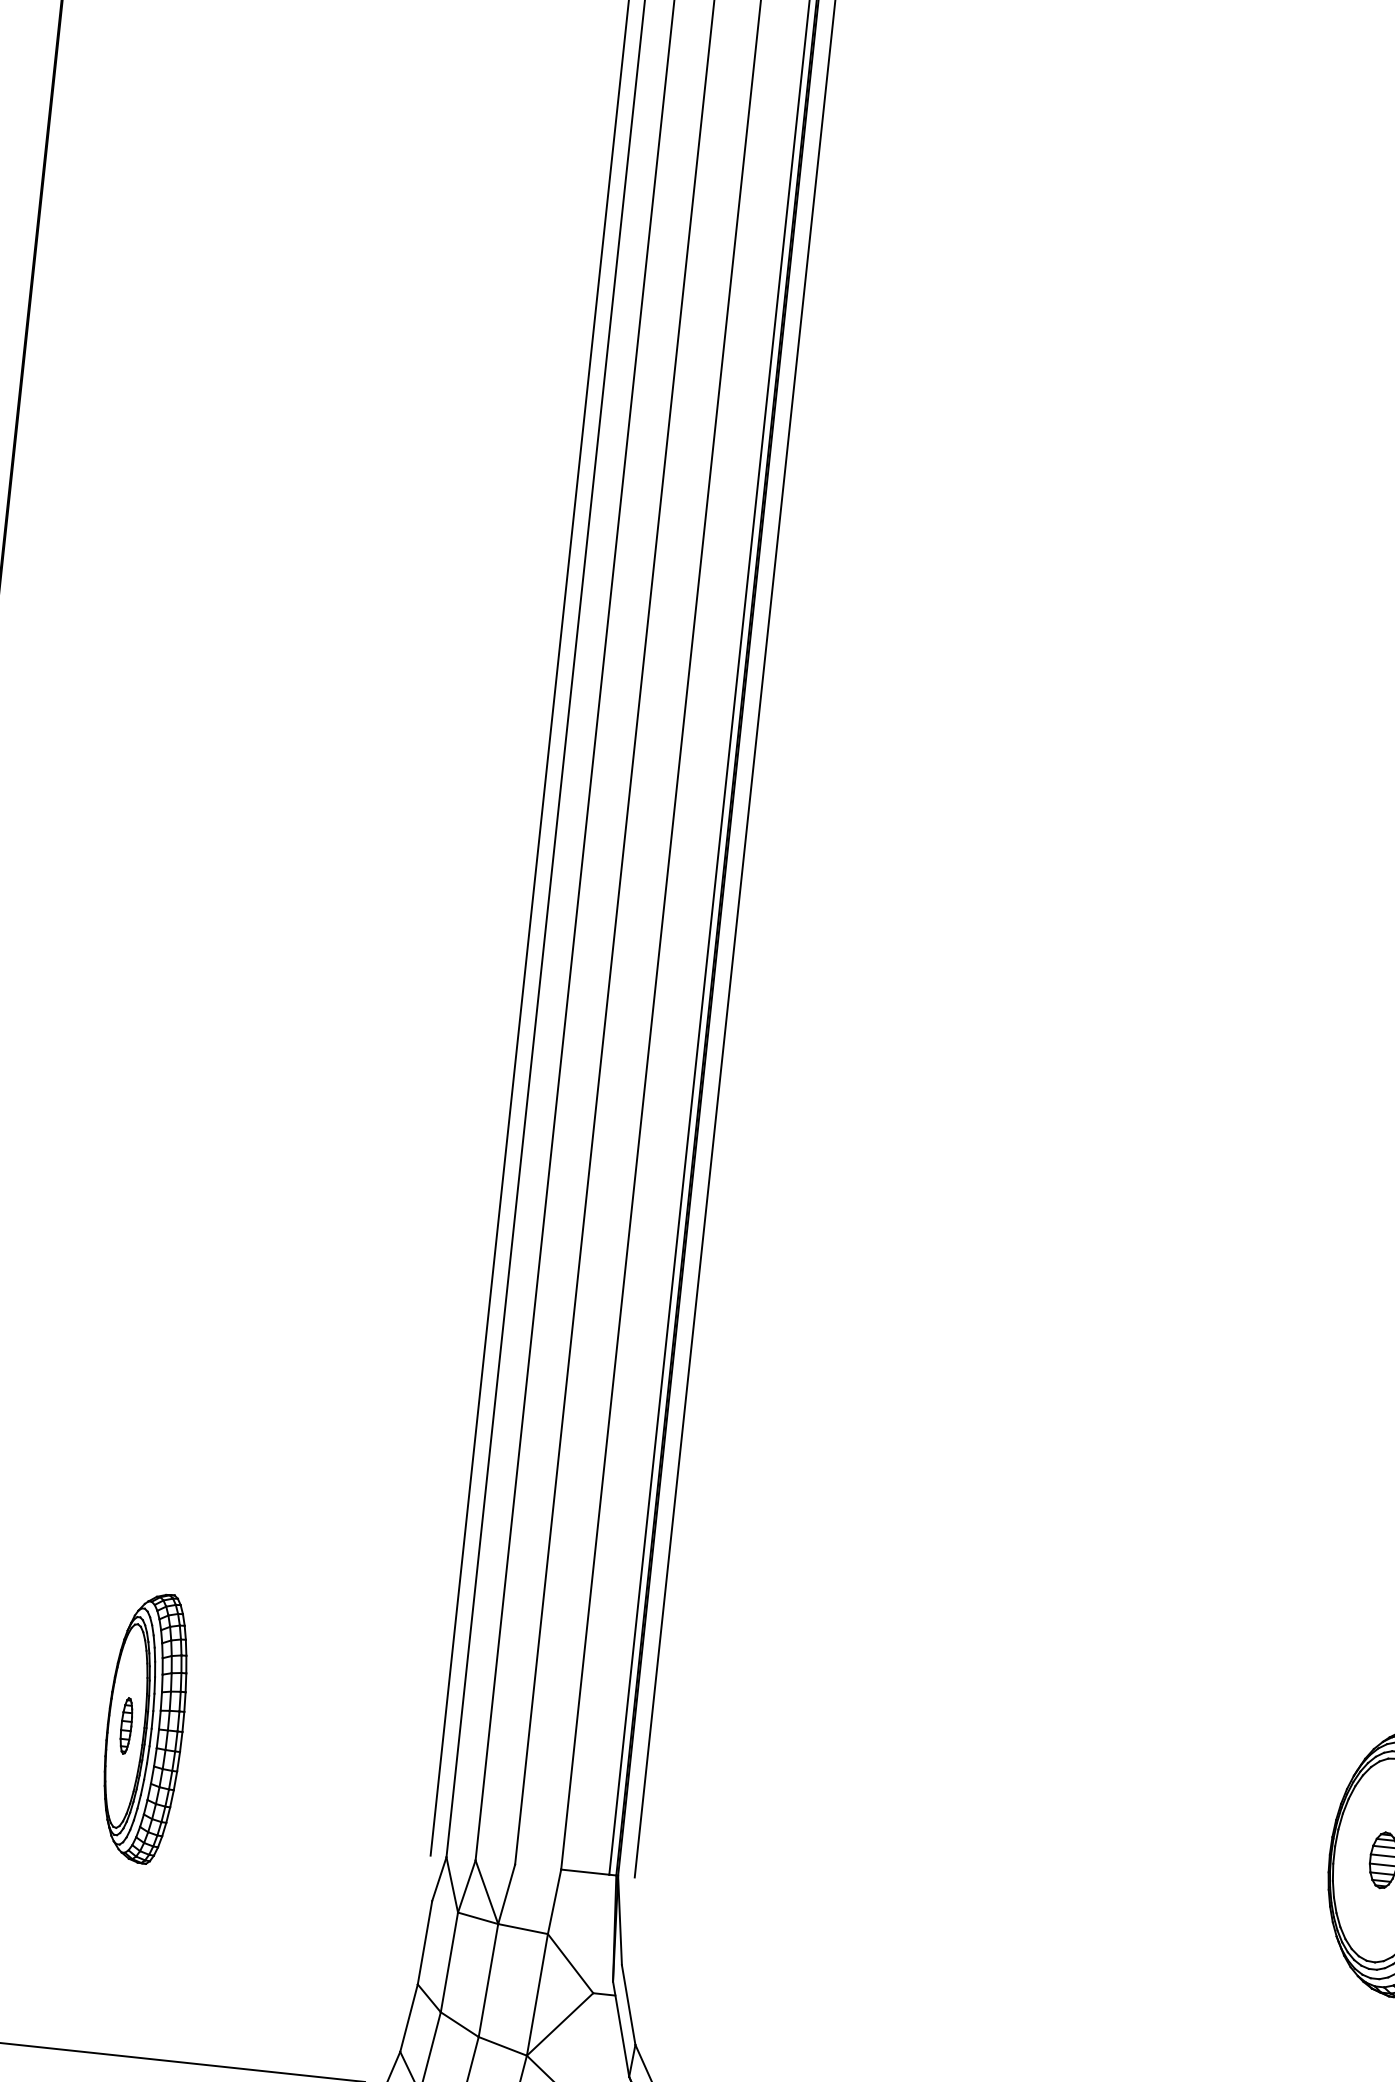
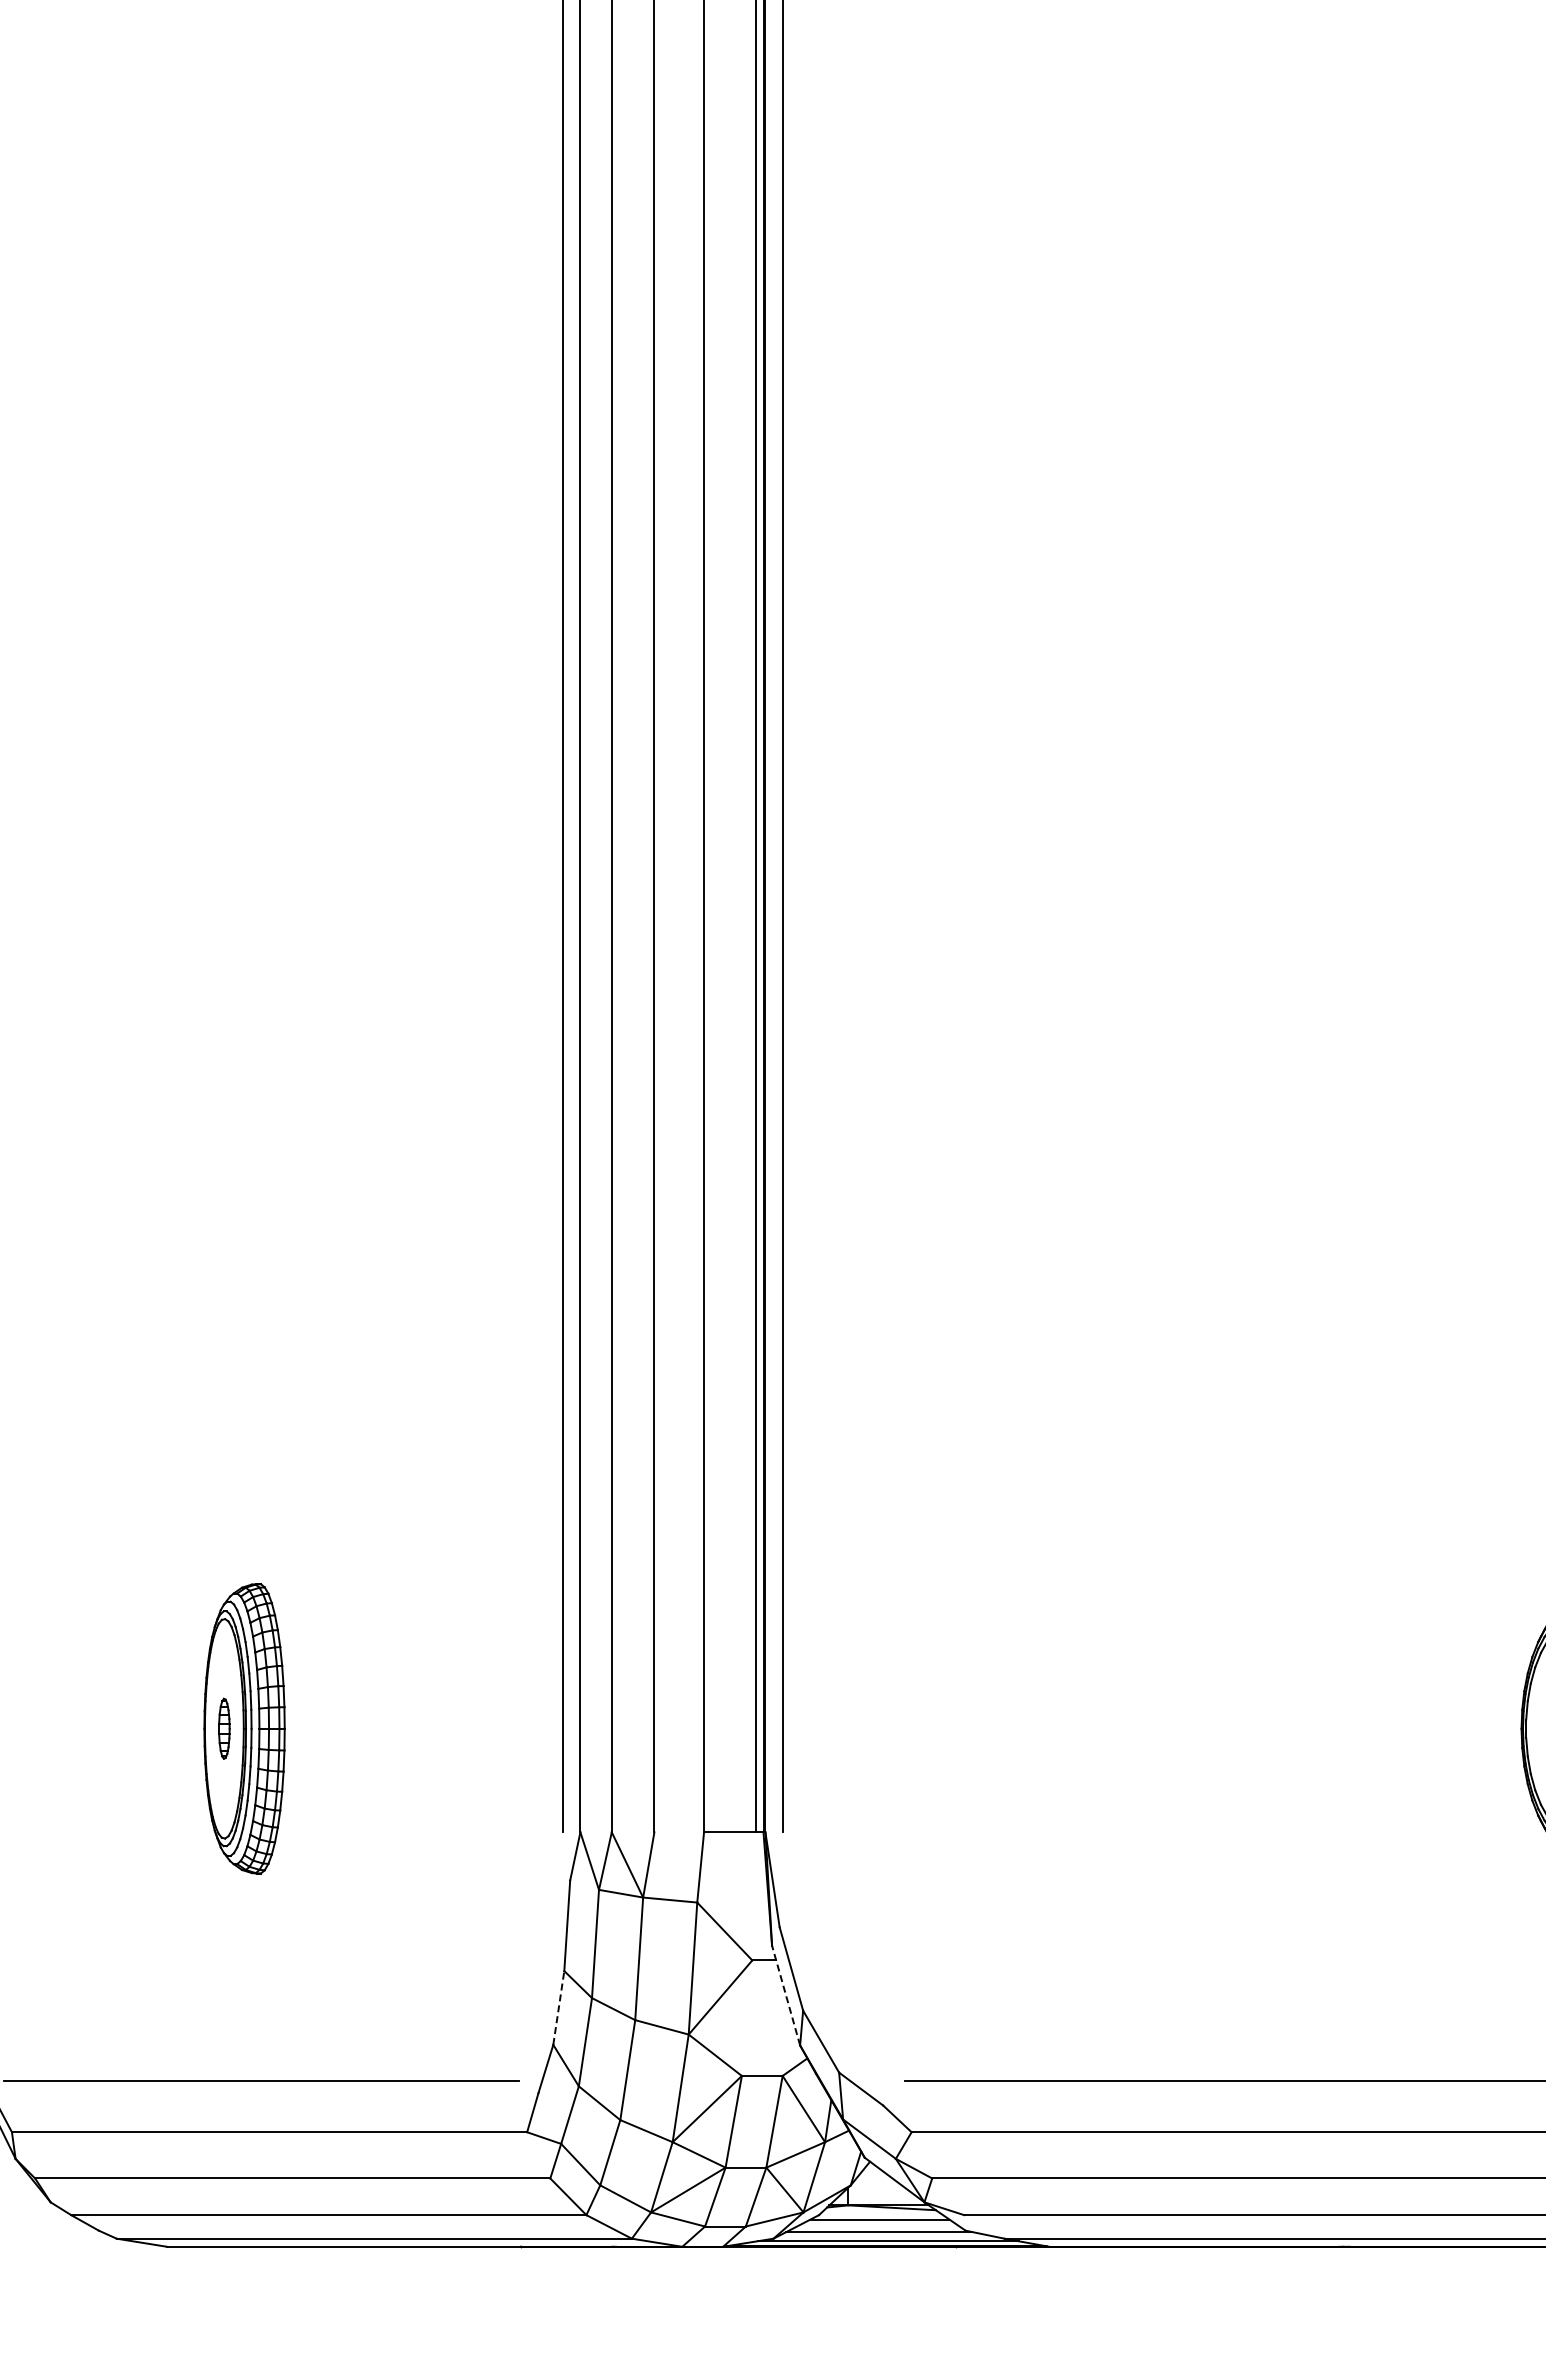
line: (408, 2017) -> (558, 2007), solid -> dashed
line: (621, 2029) -> (786, 1995), solid -> dashed

